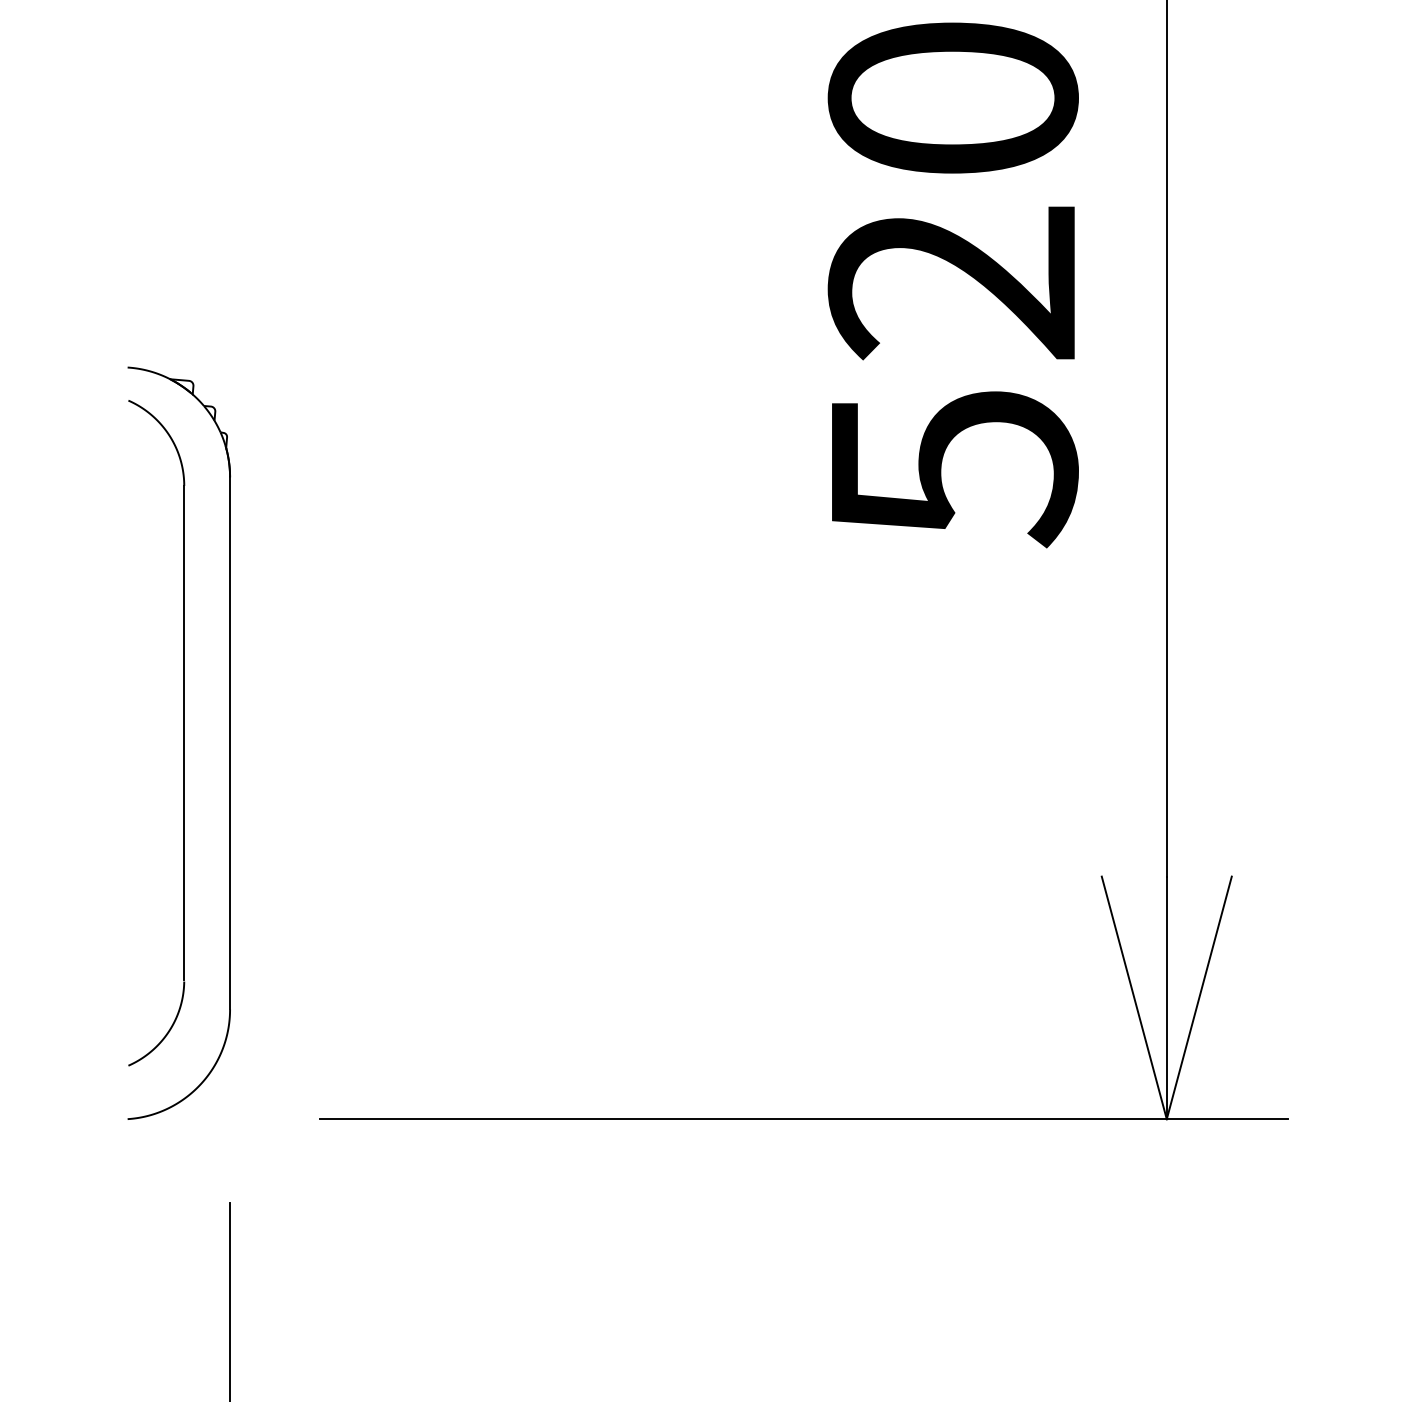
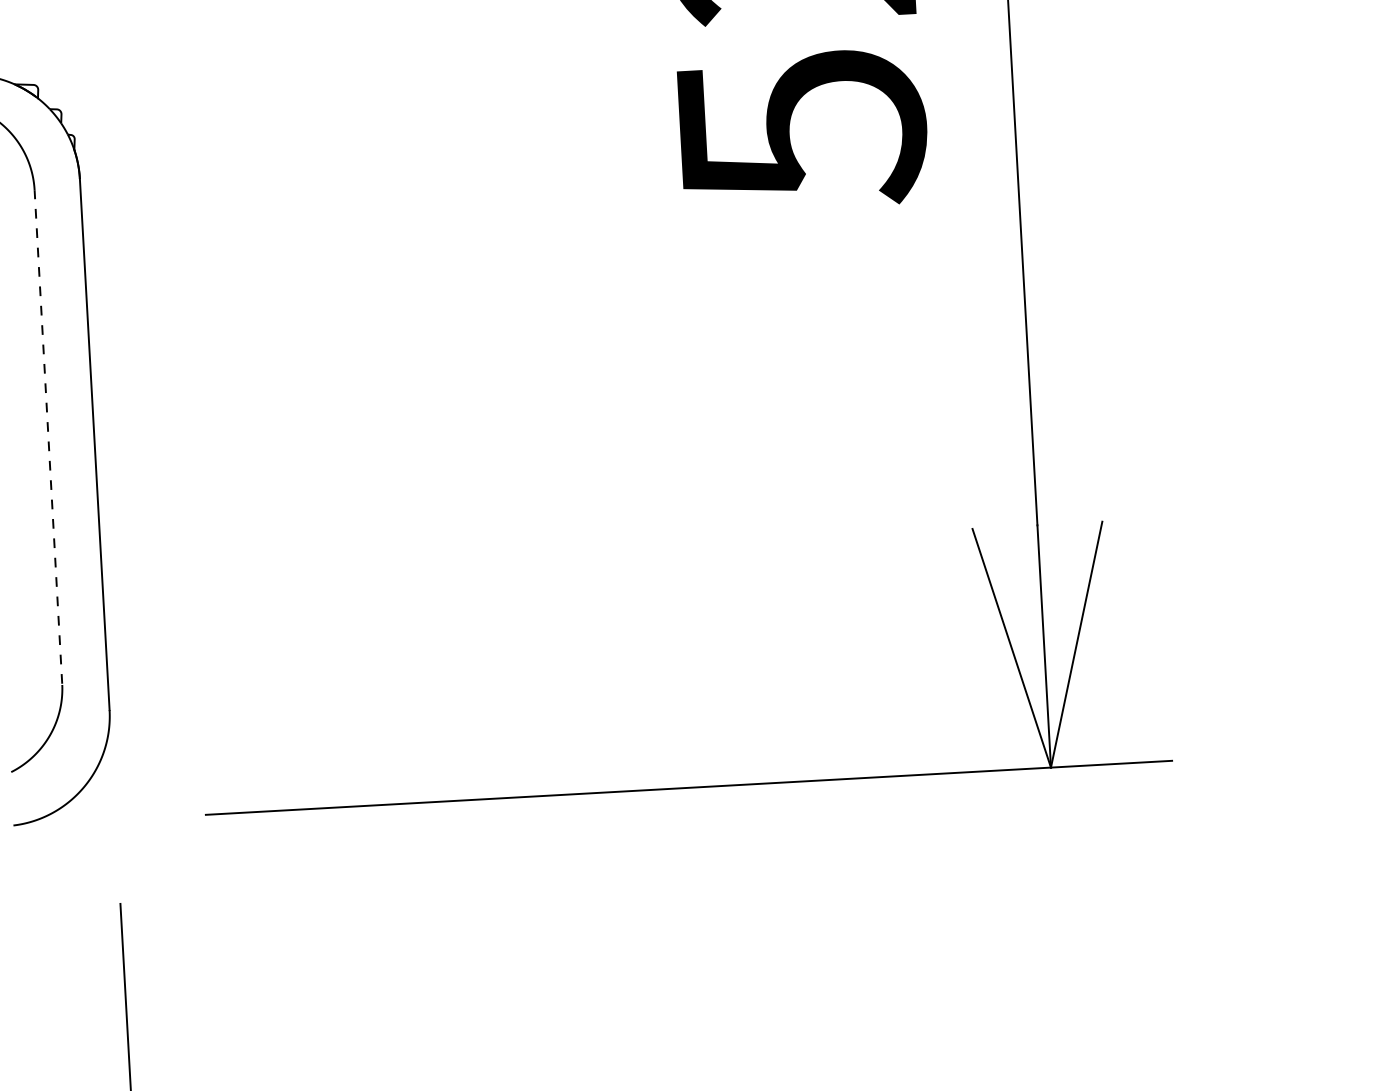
line: (184, 732) -> (48, 436), solid -> dashed

